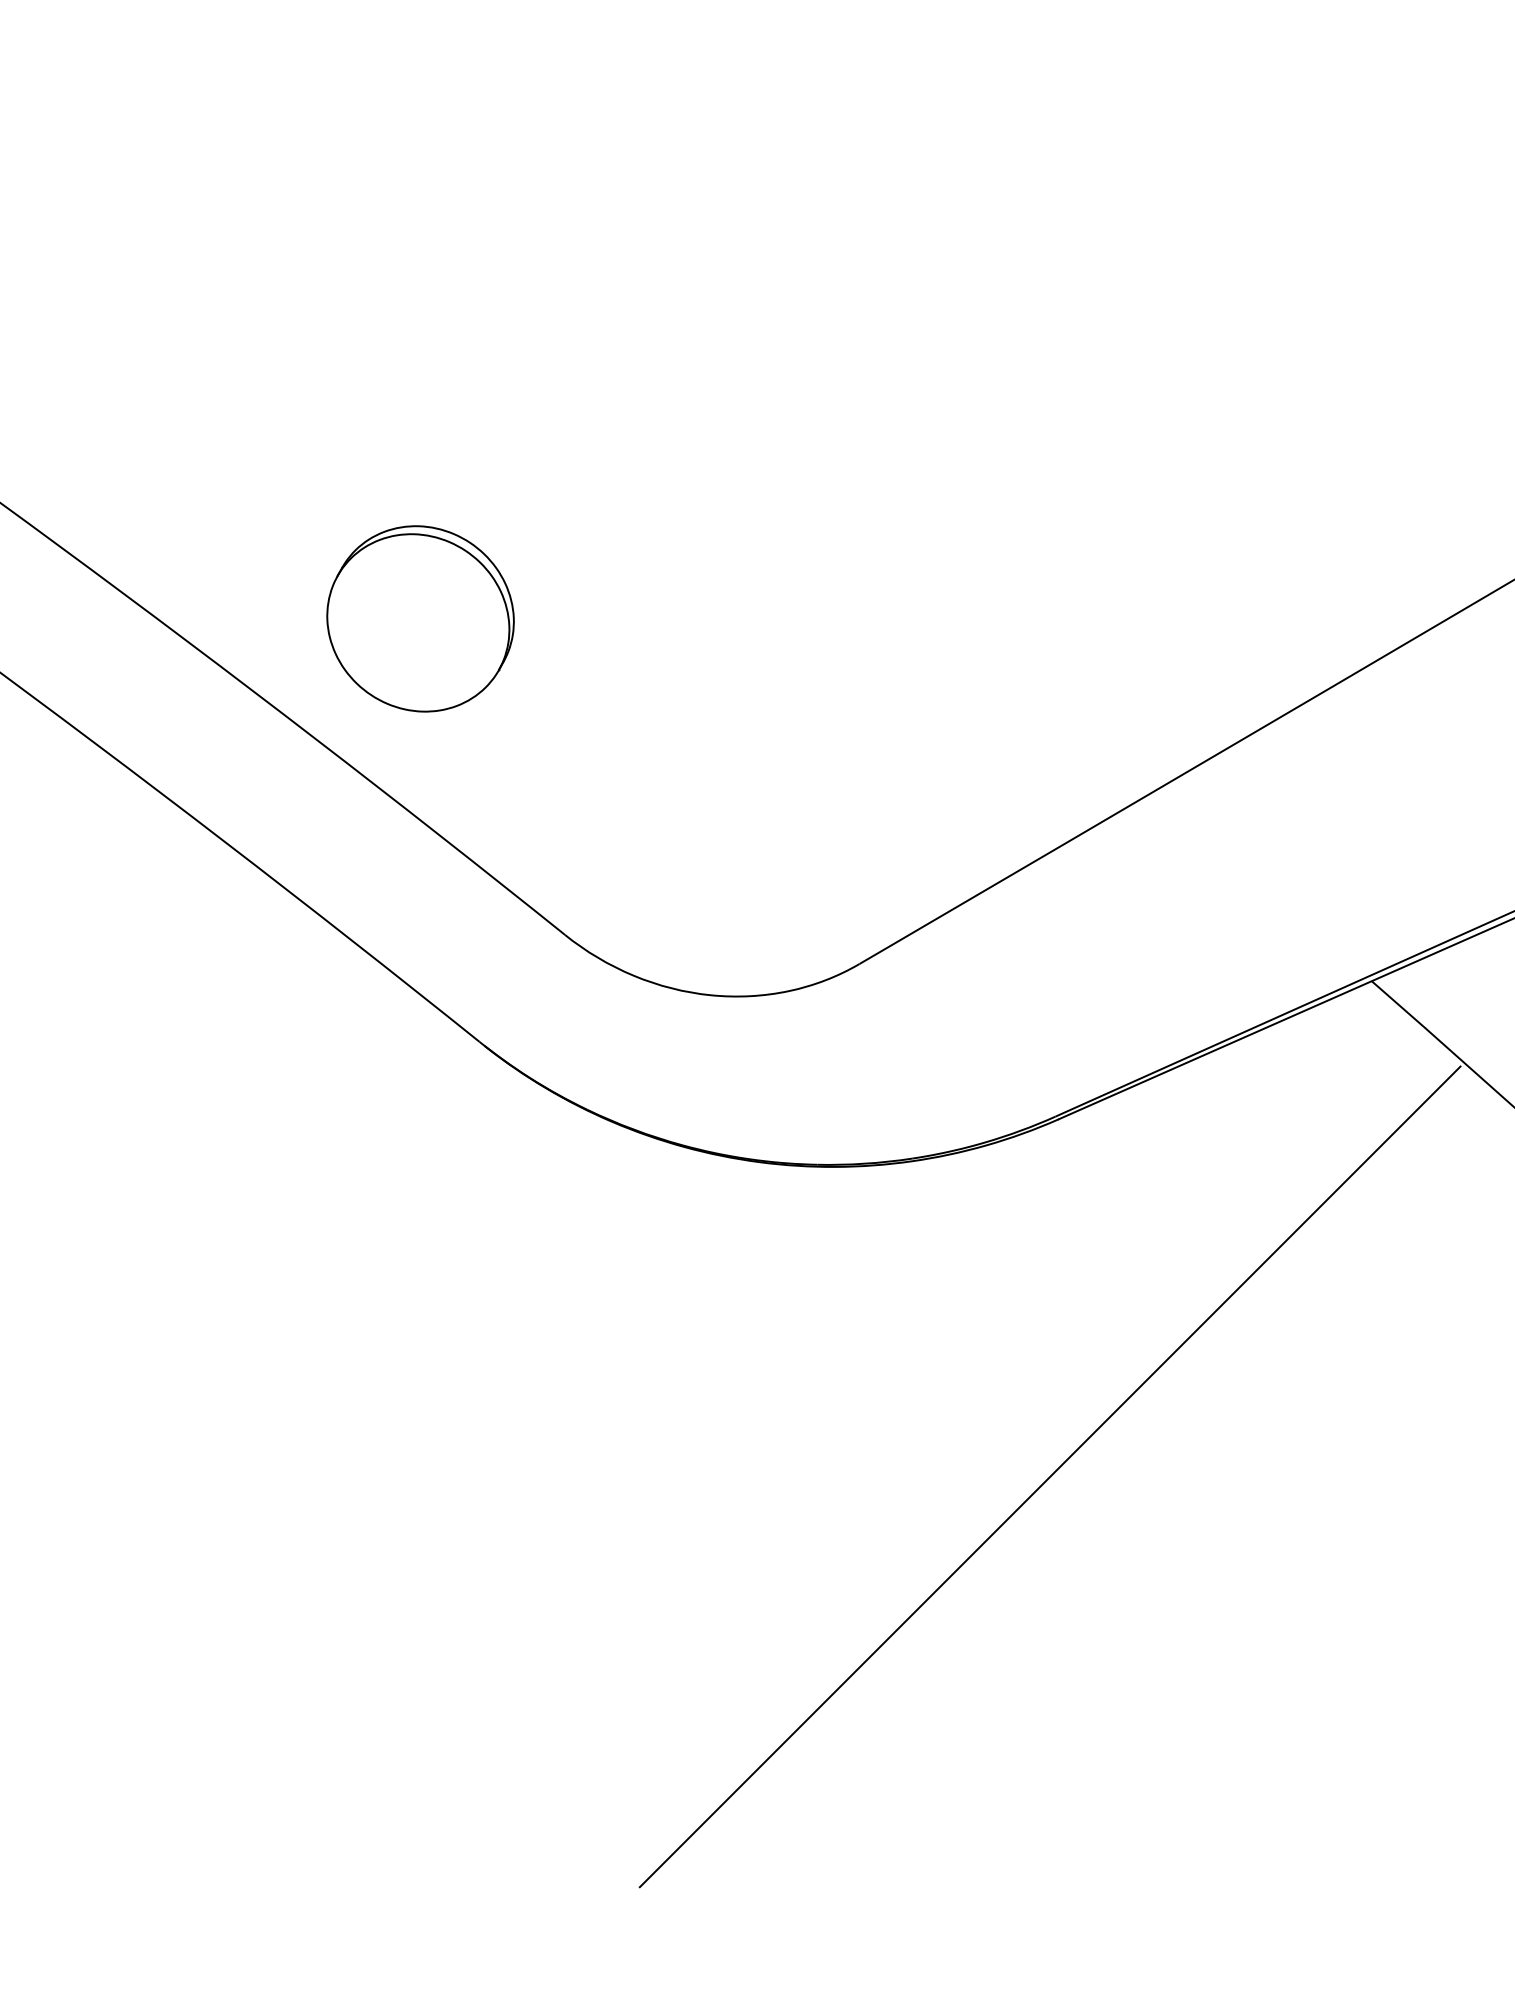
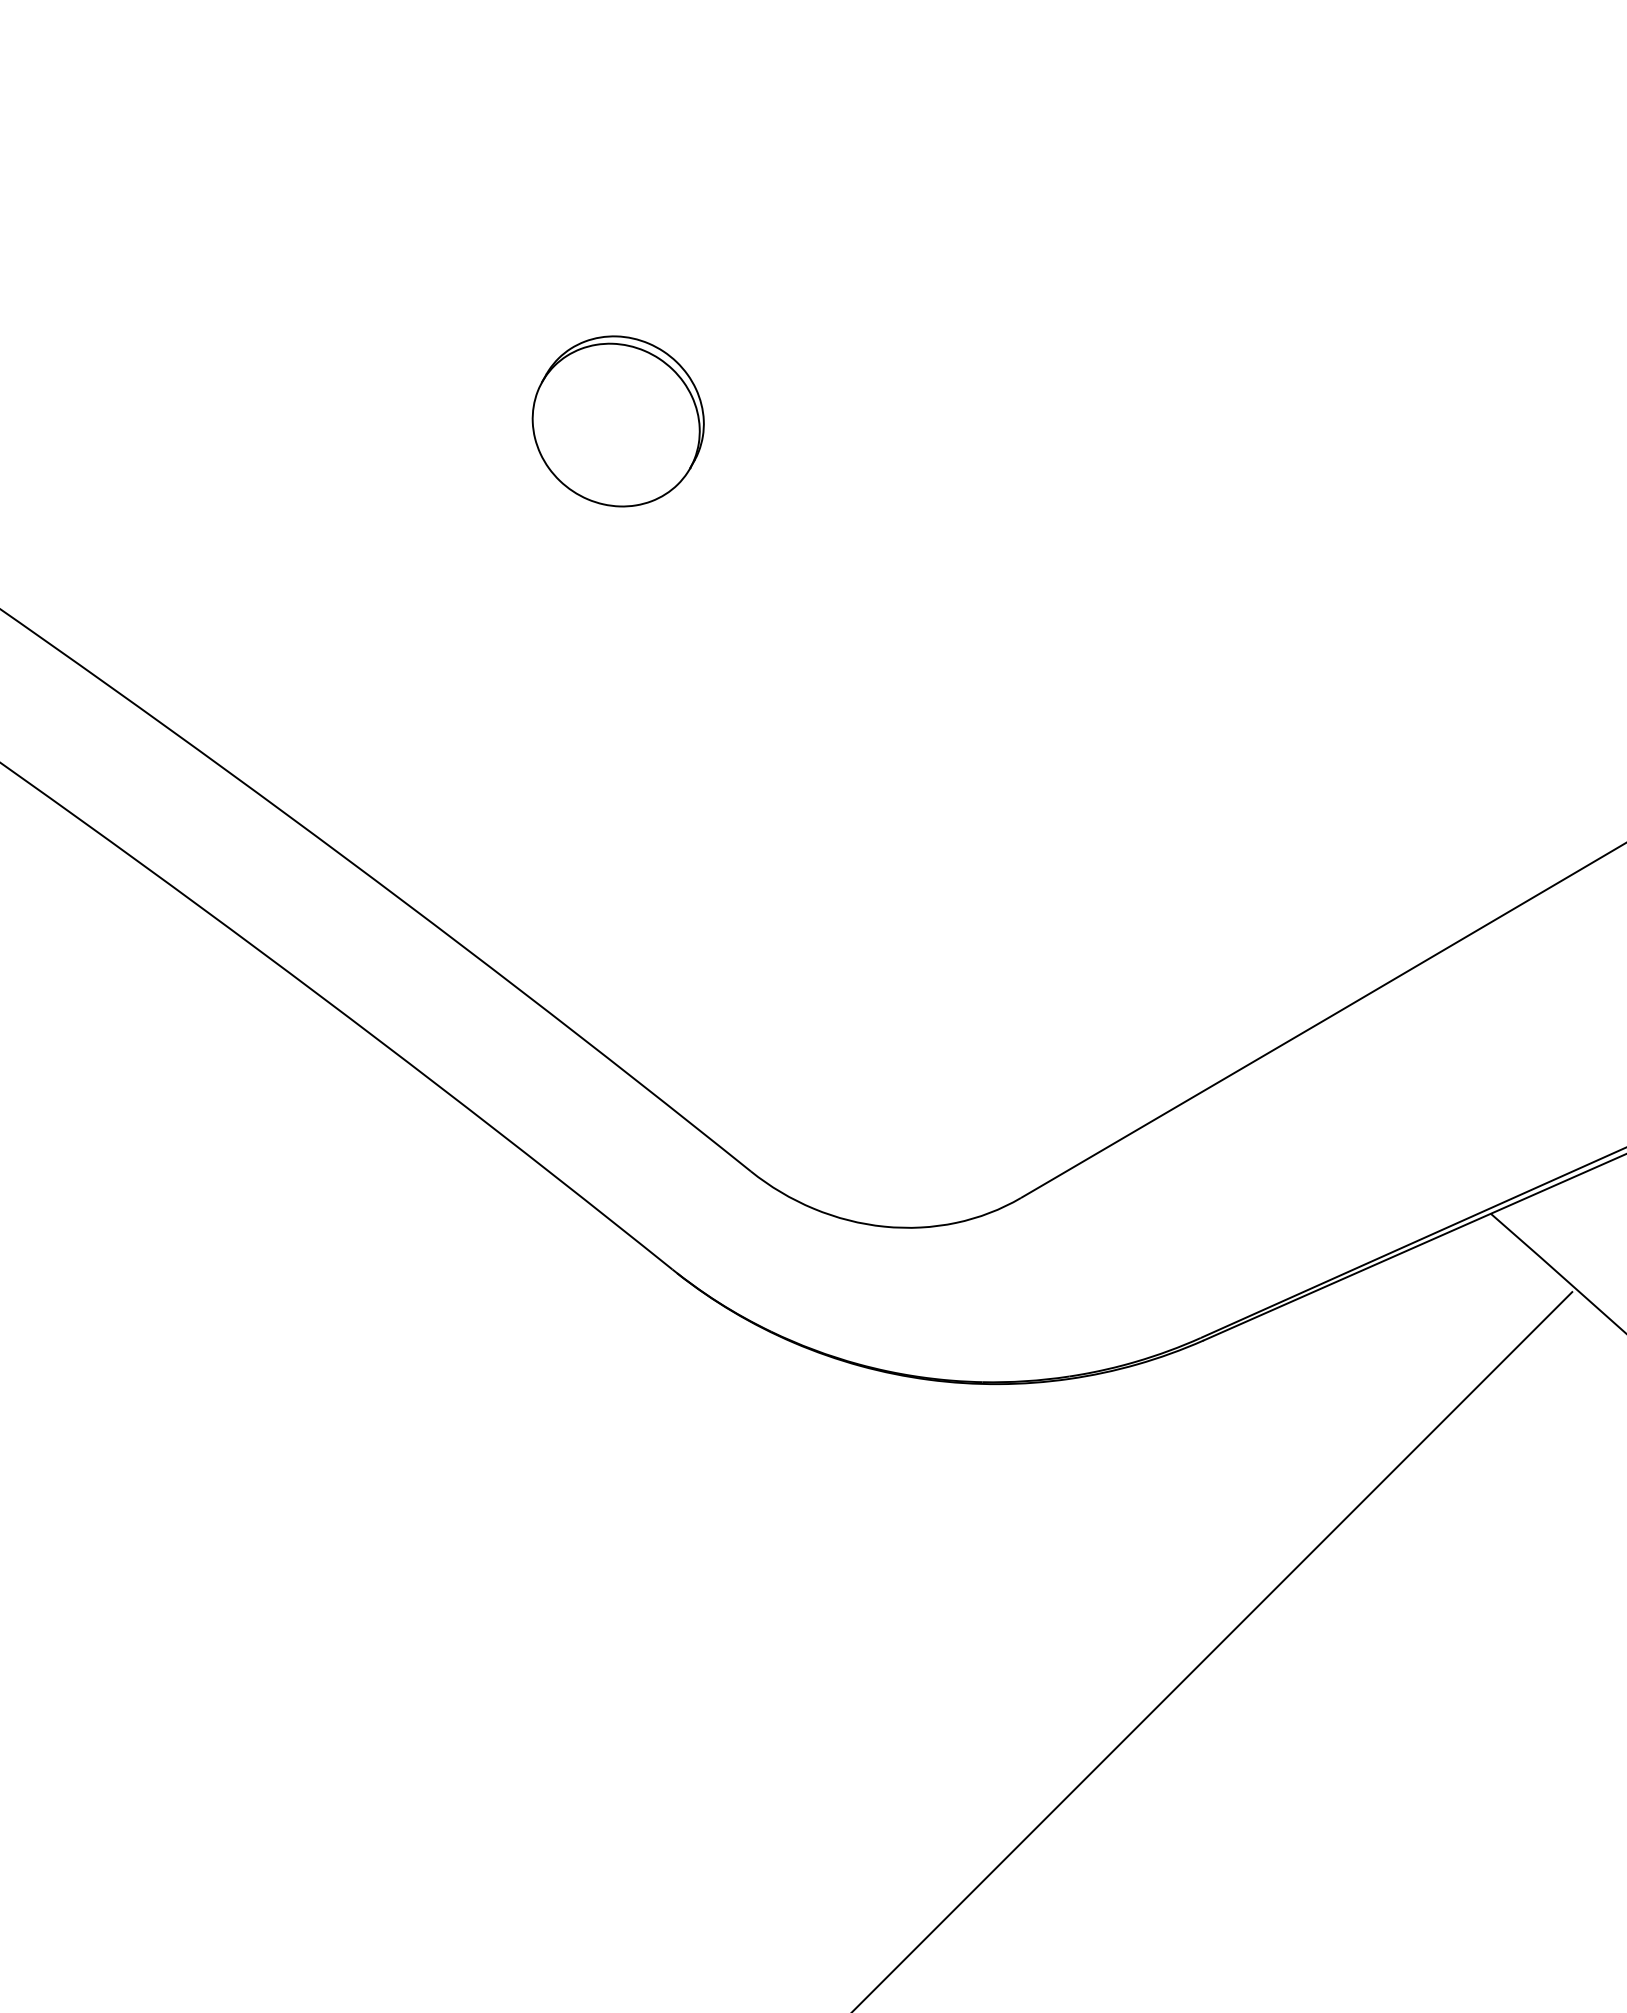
part: (419, 618) -> (617, 421), moved

